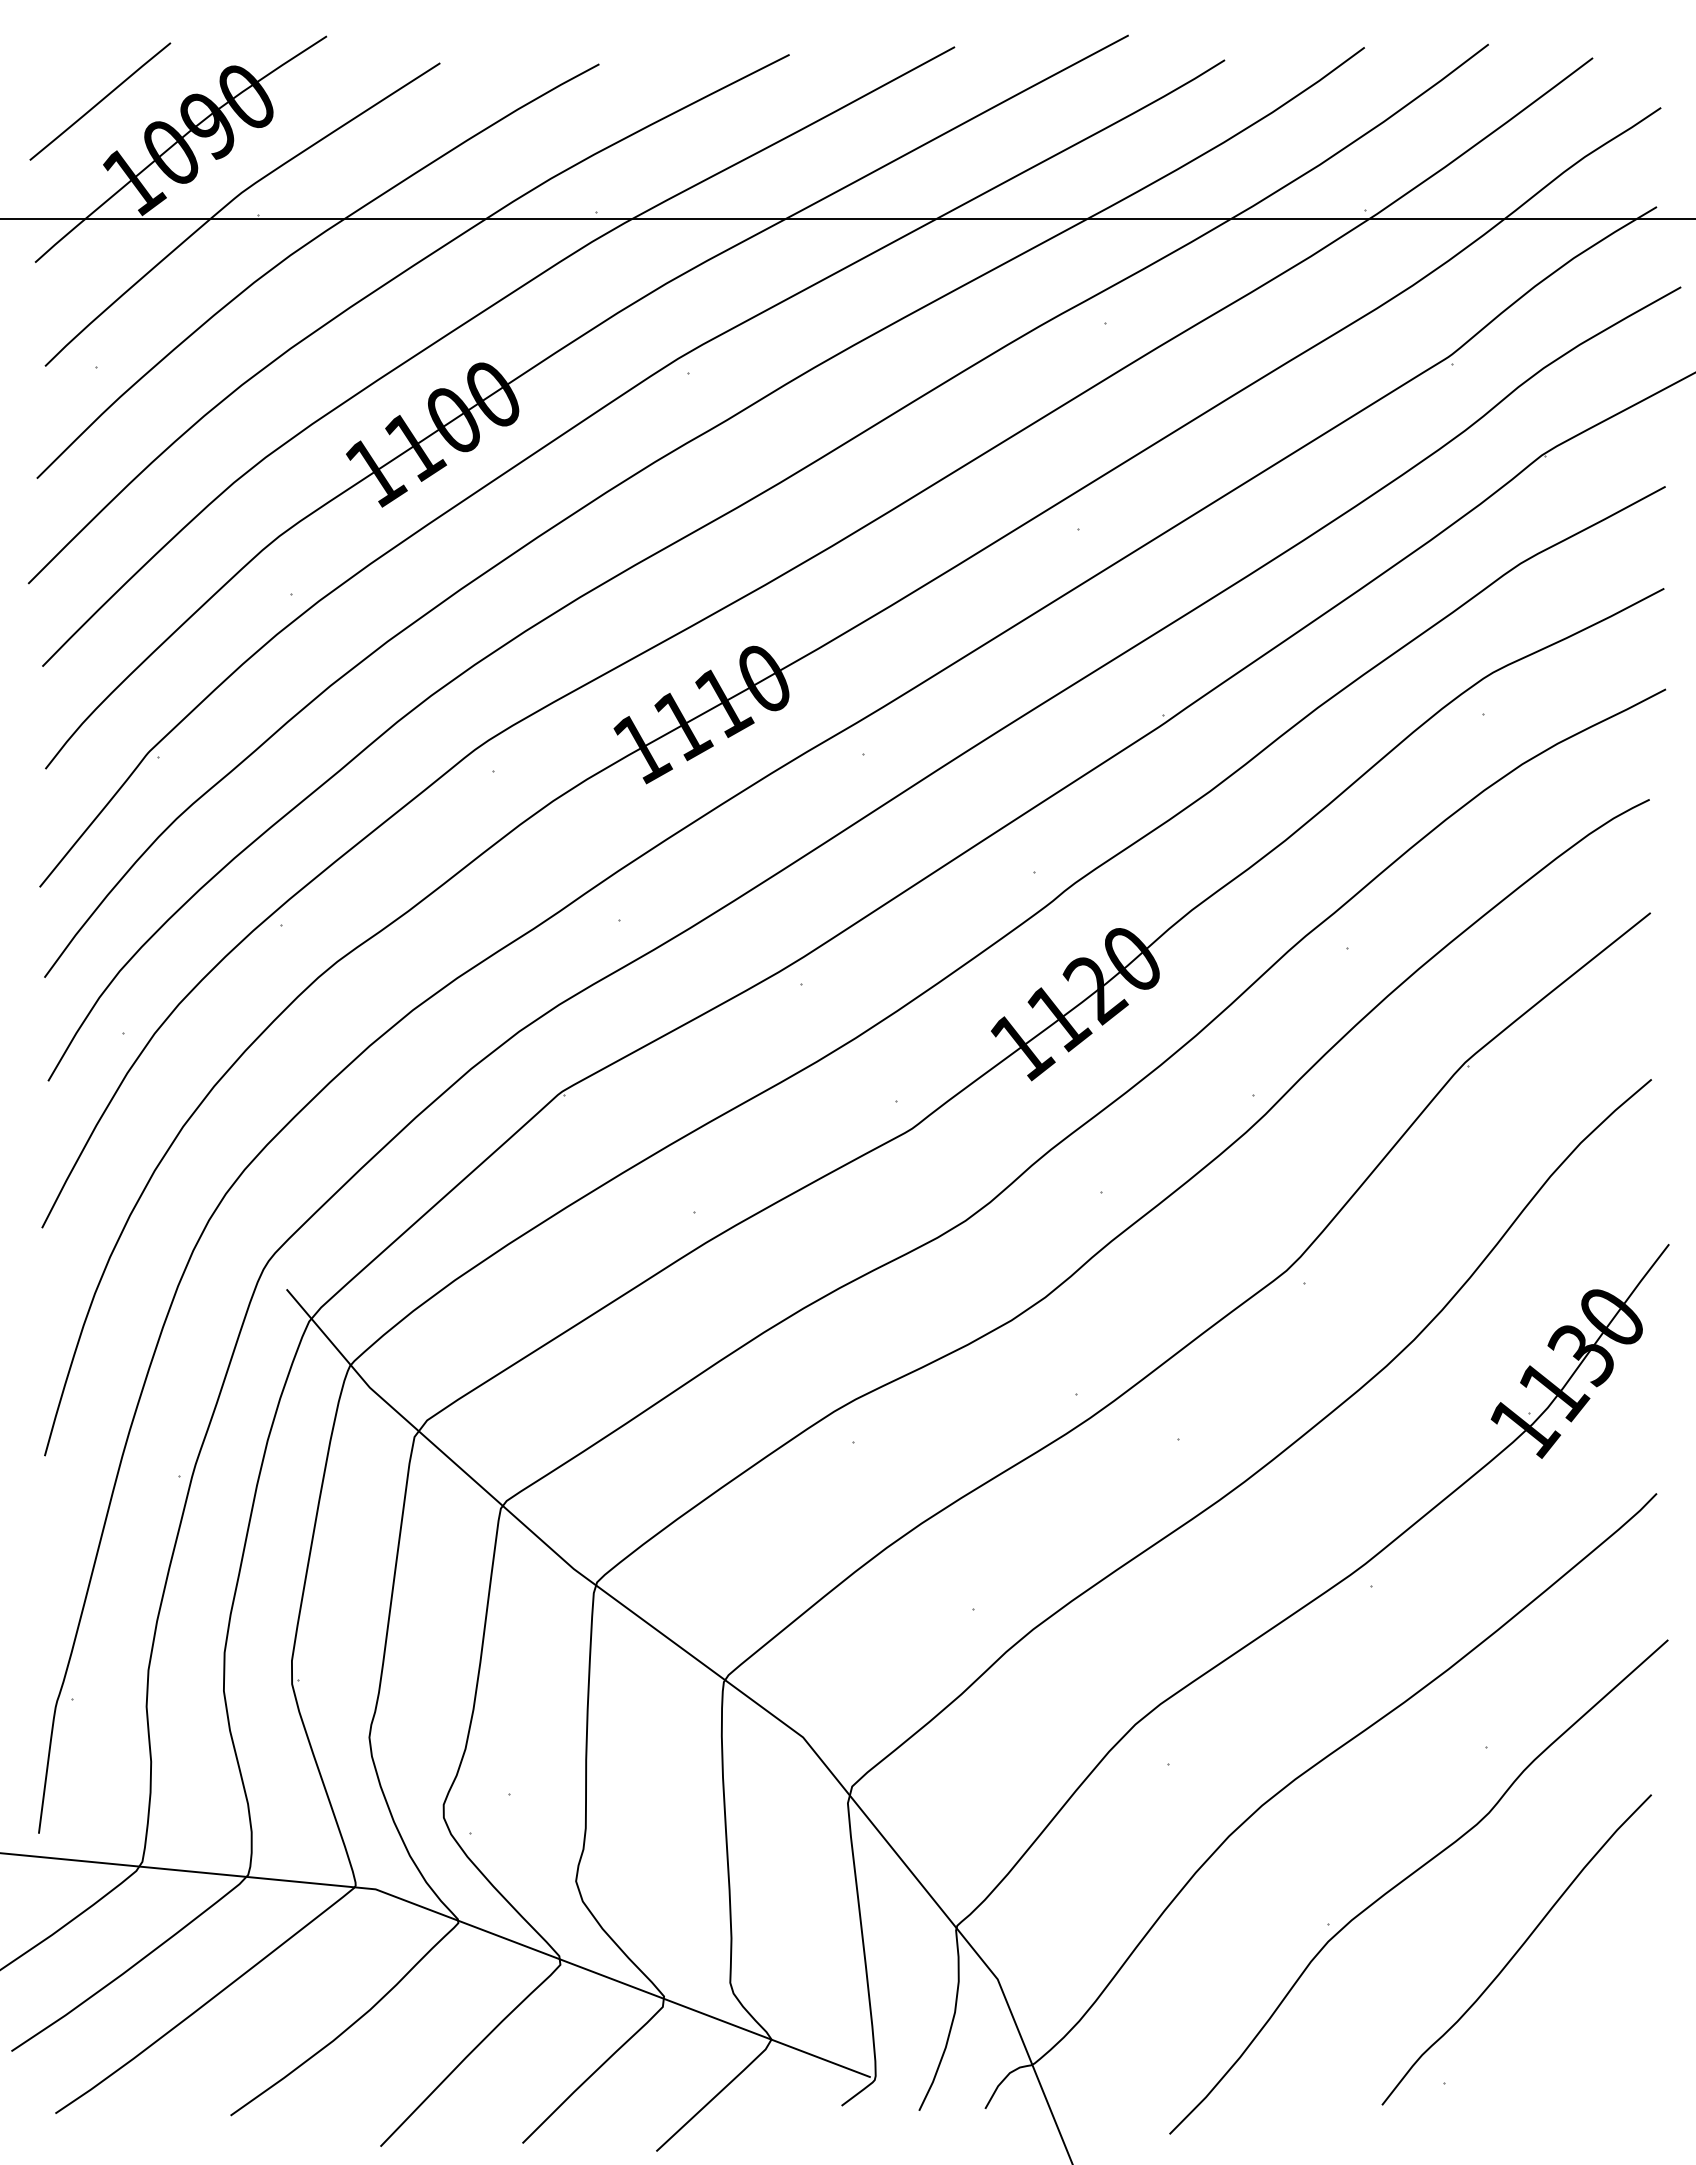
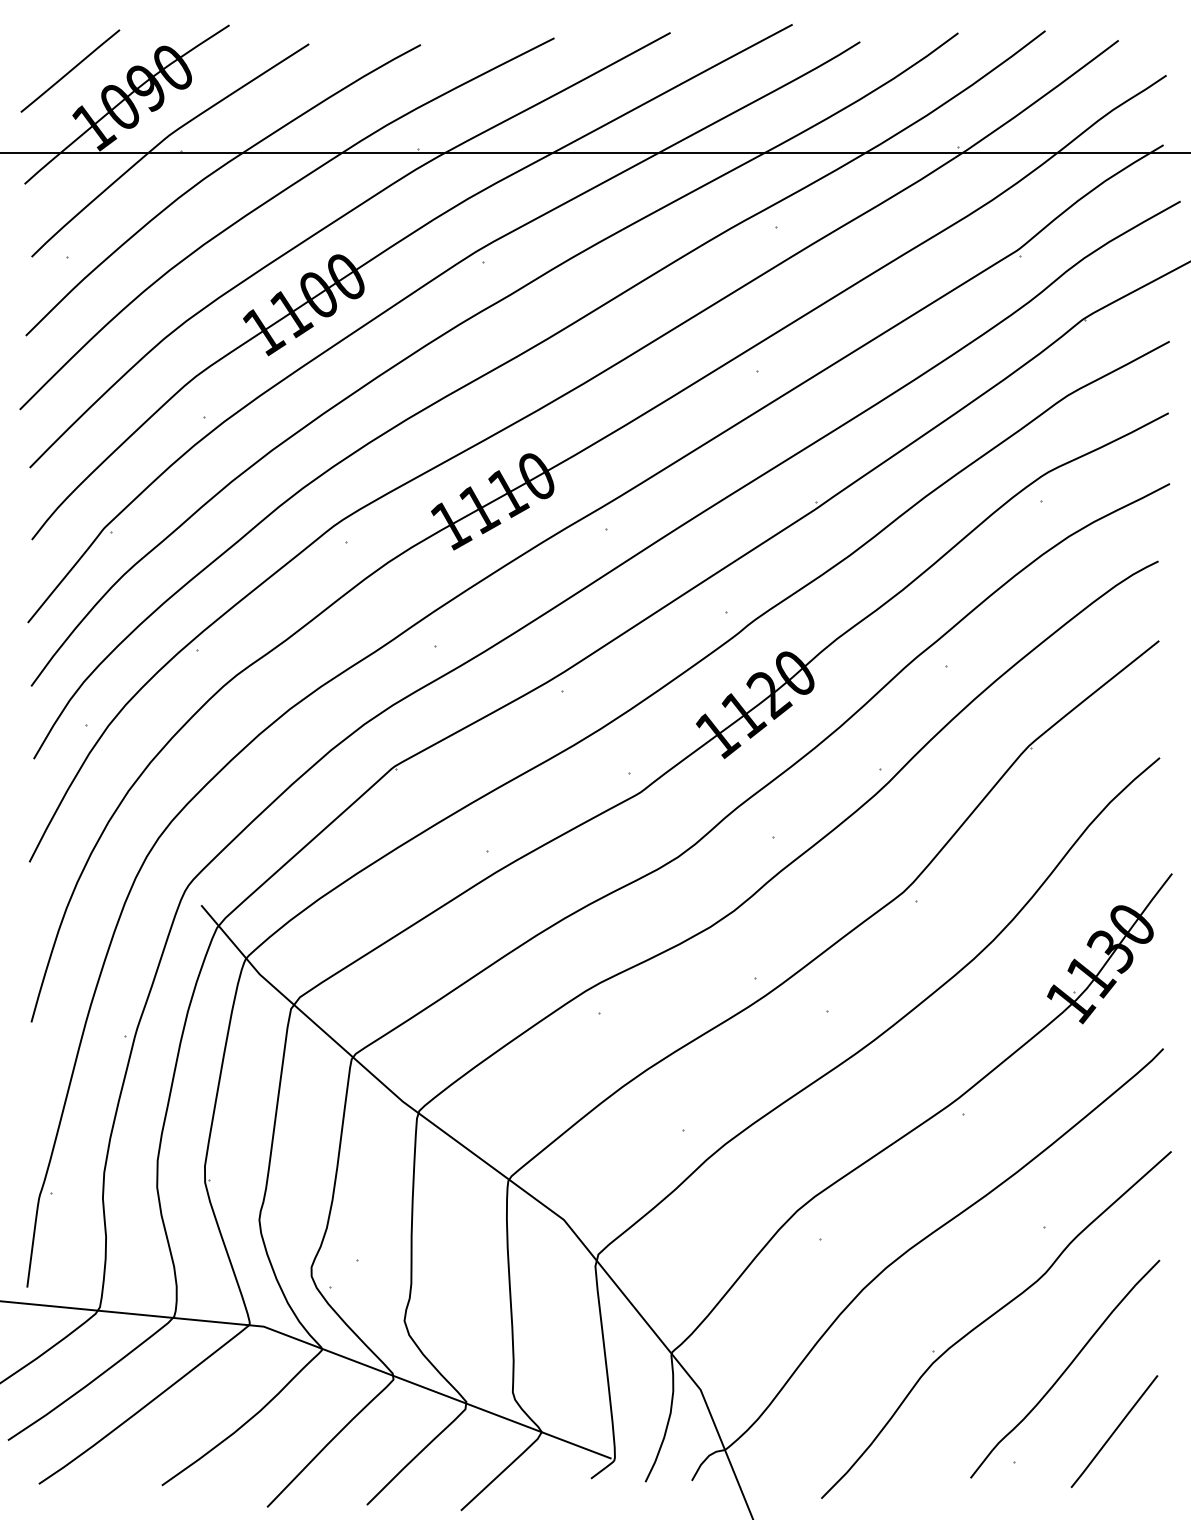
line: (1586, 2038) -> (1114, 1431), added

